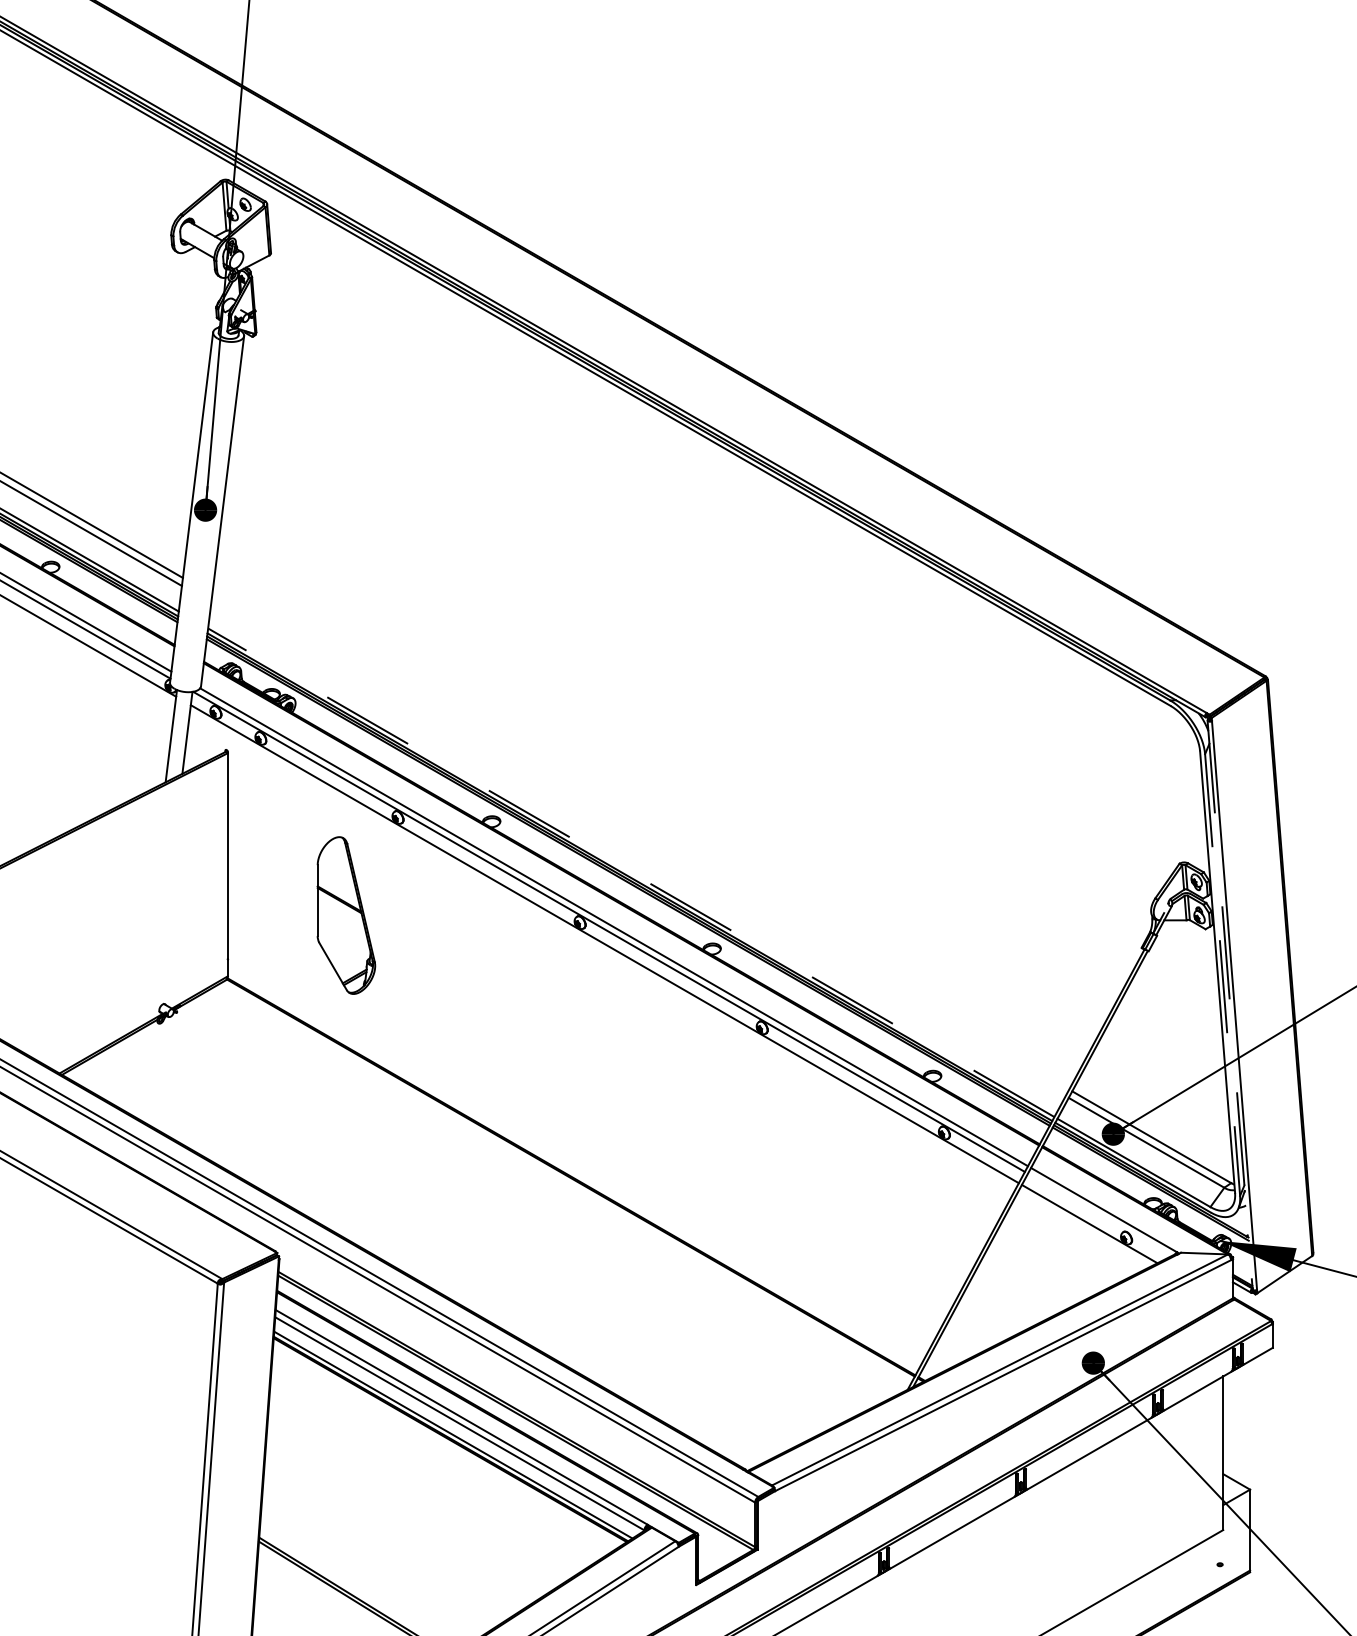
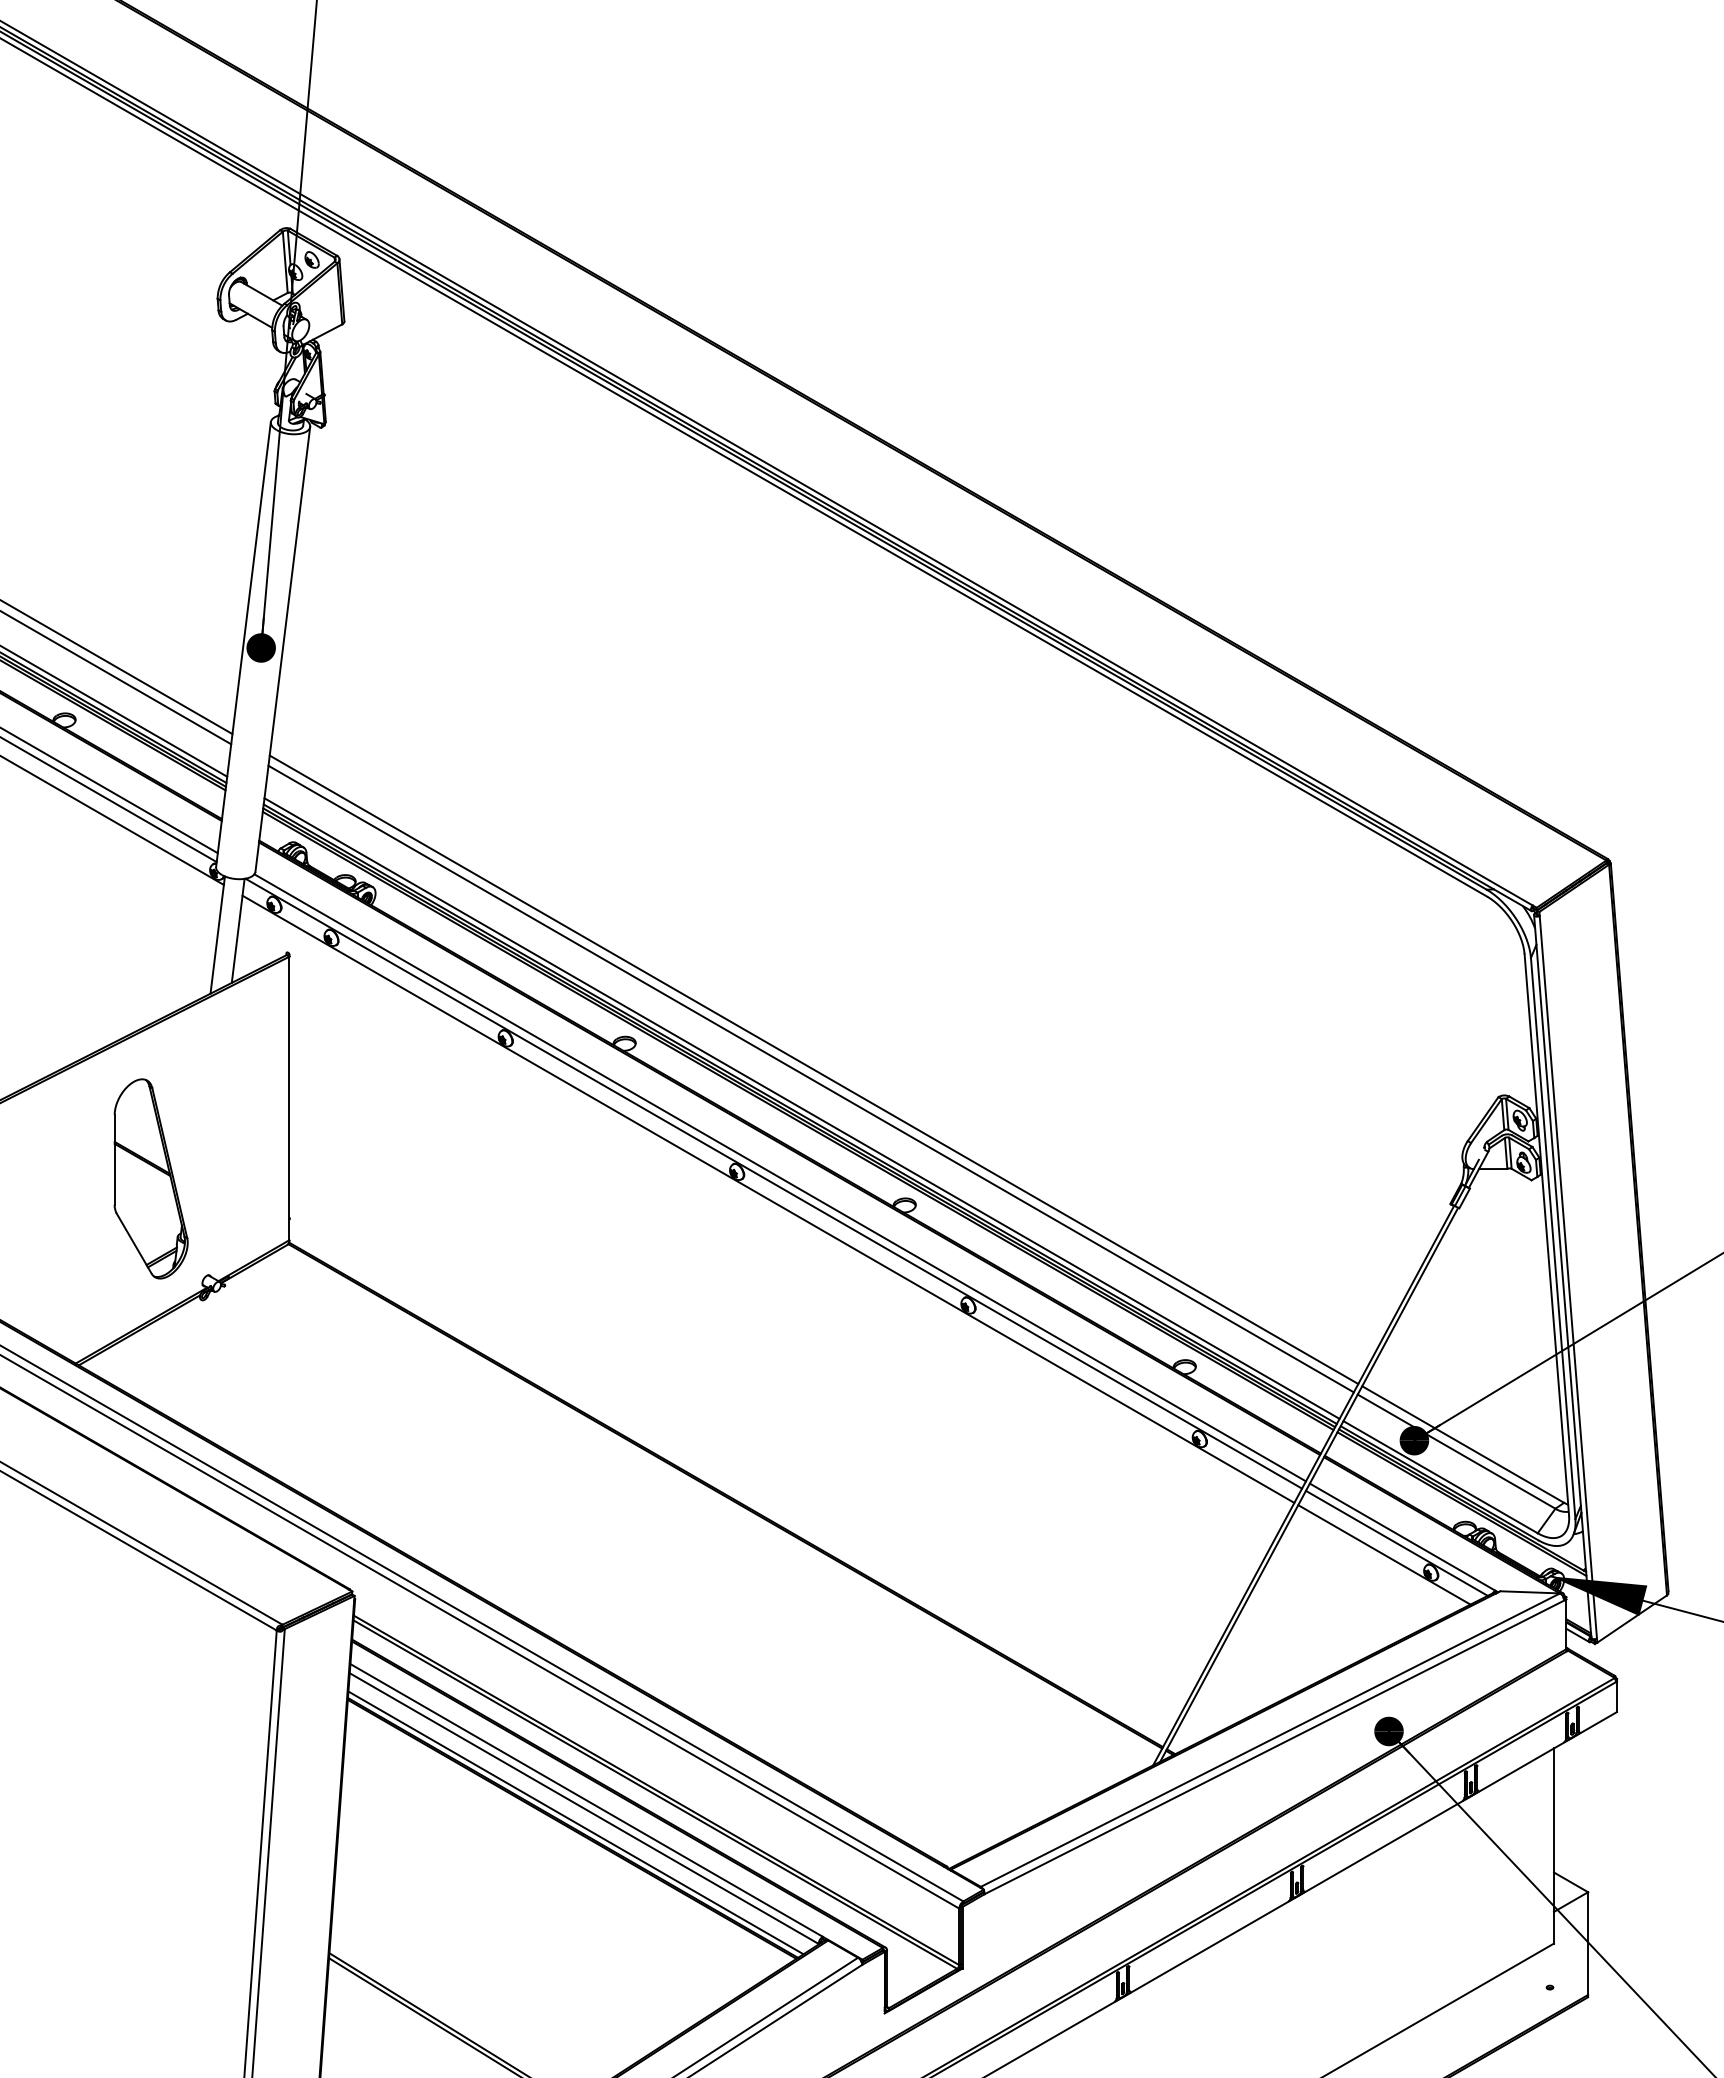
line: (640, 842) -> (813, 1069), added
line: (637, 849) -> (810, 1078), added
line: (631, 872) -> (802, 1108), dashed -> solid
part: (345, 915) -> (150, 1178), moved
line: (1222, 975) -> (1553, 1238), dashed -> solid
line: (1229, 1004) -> (1562, 1276), dashed -> solid
line: (1099, 1214) -> (1396, 1542), added

